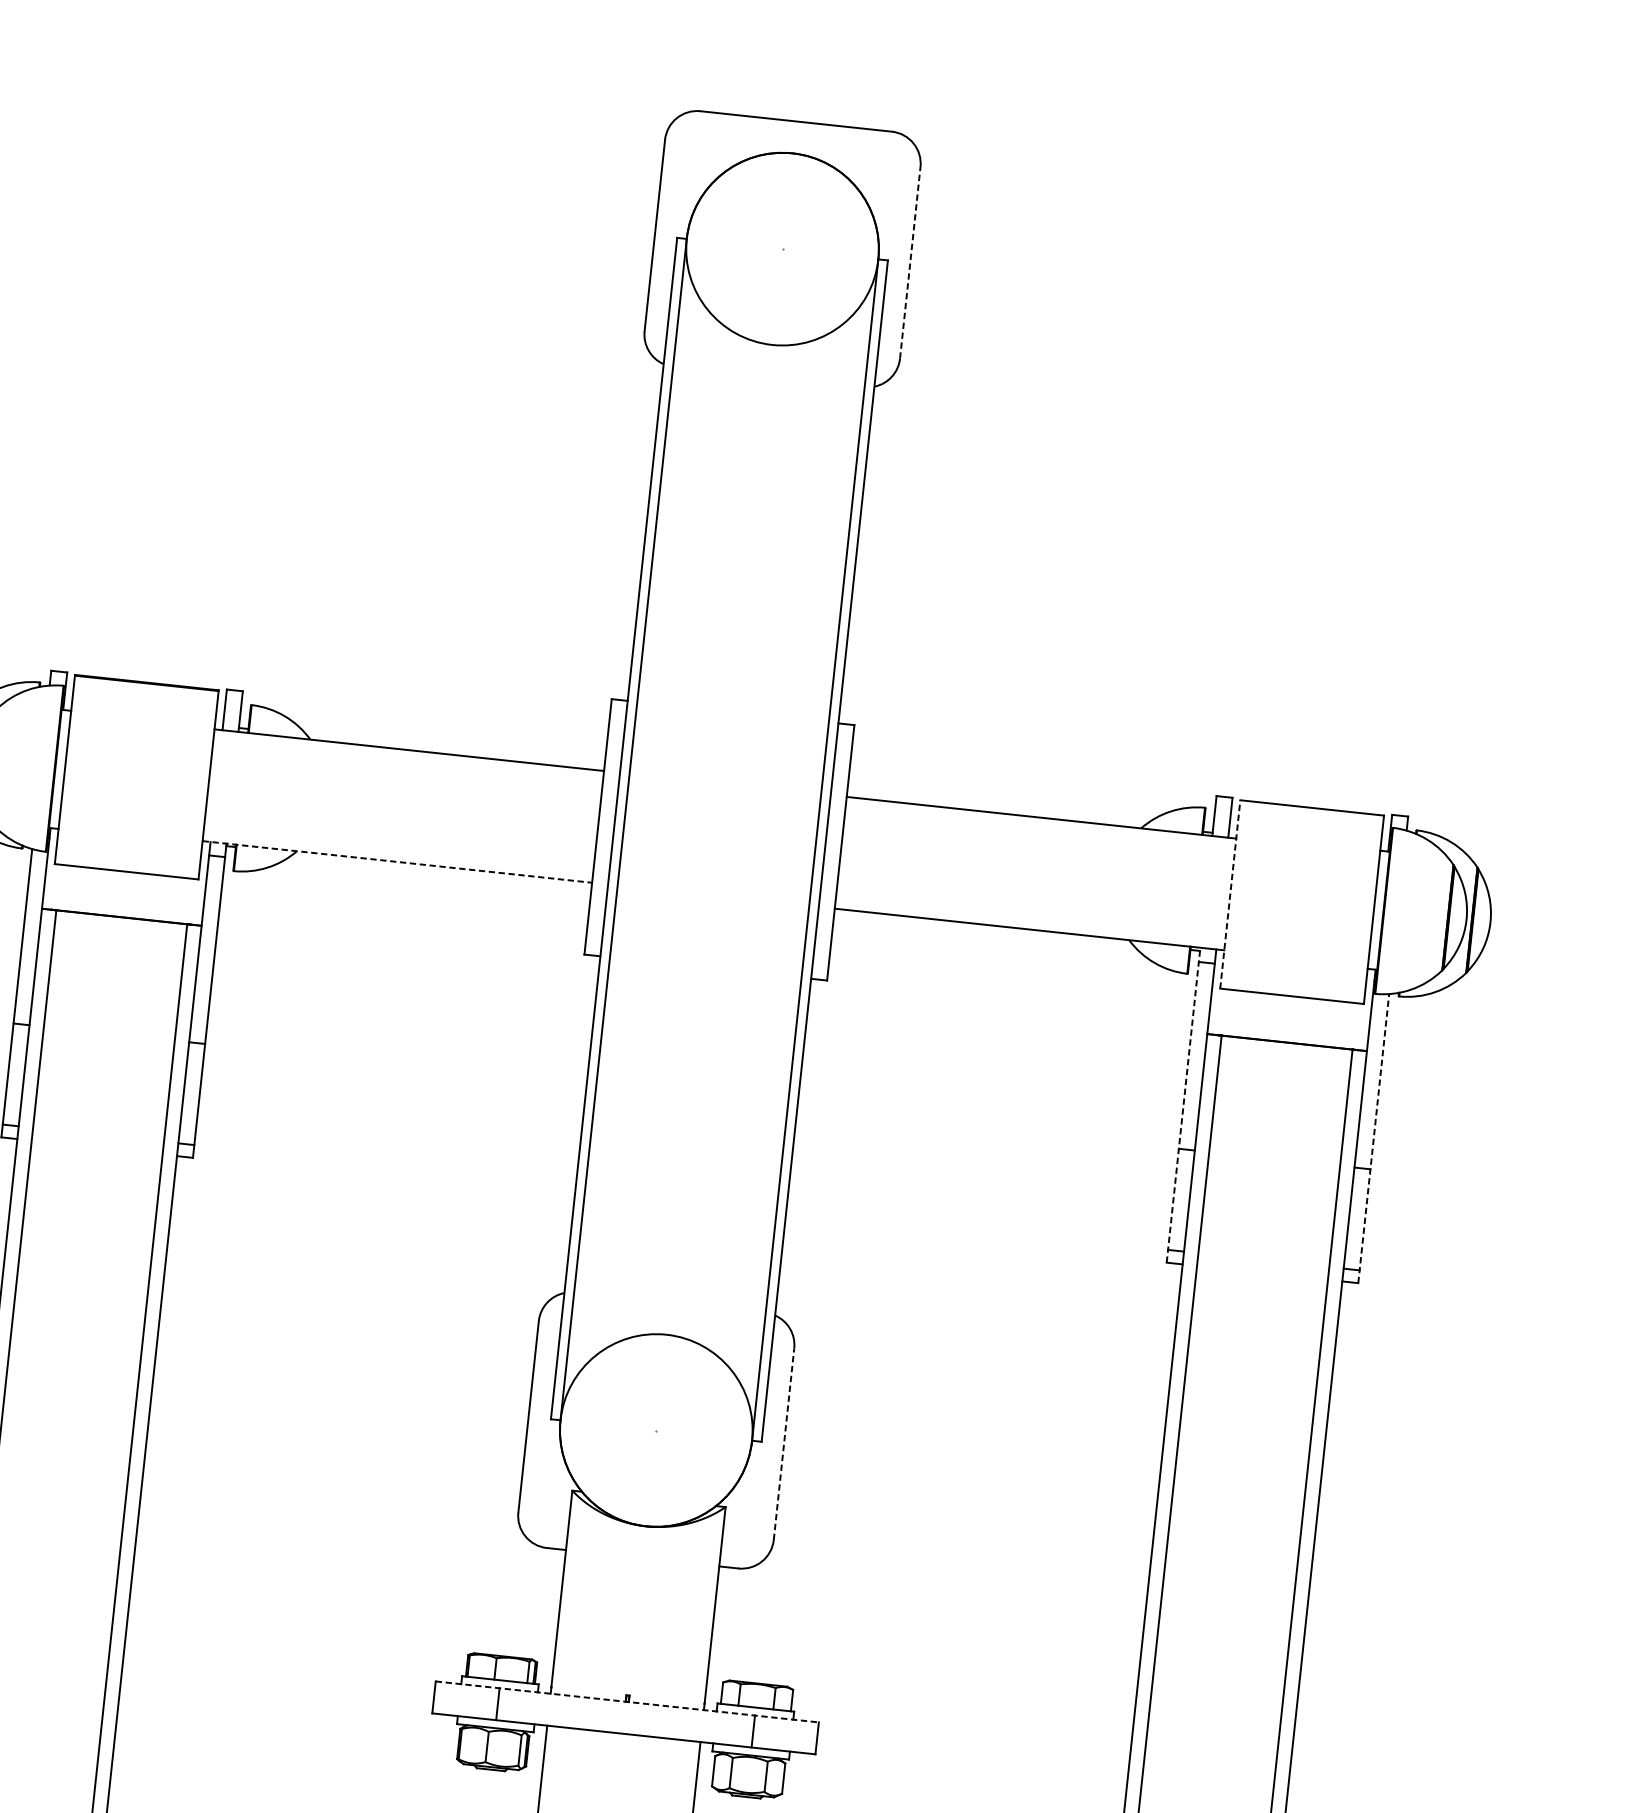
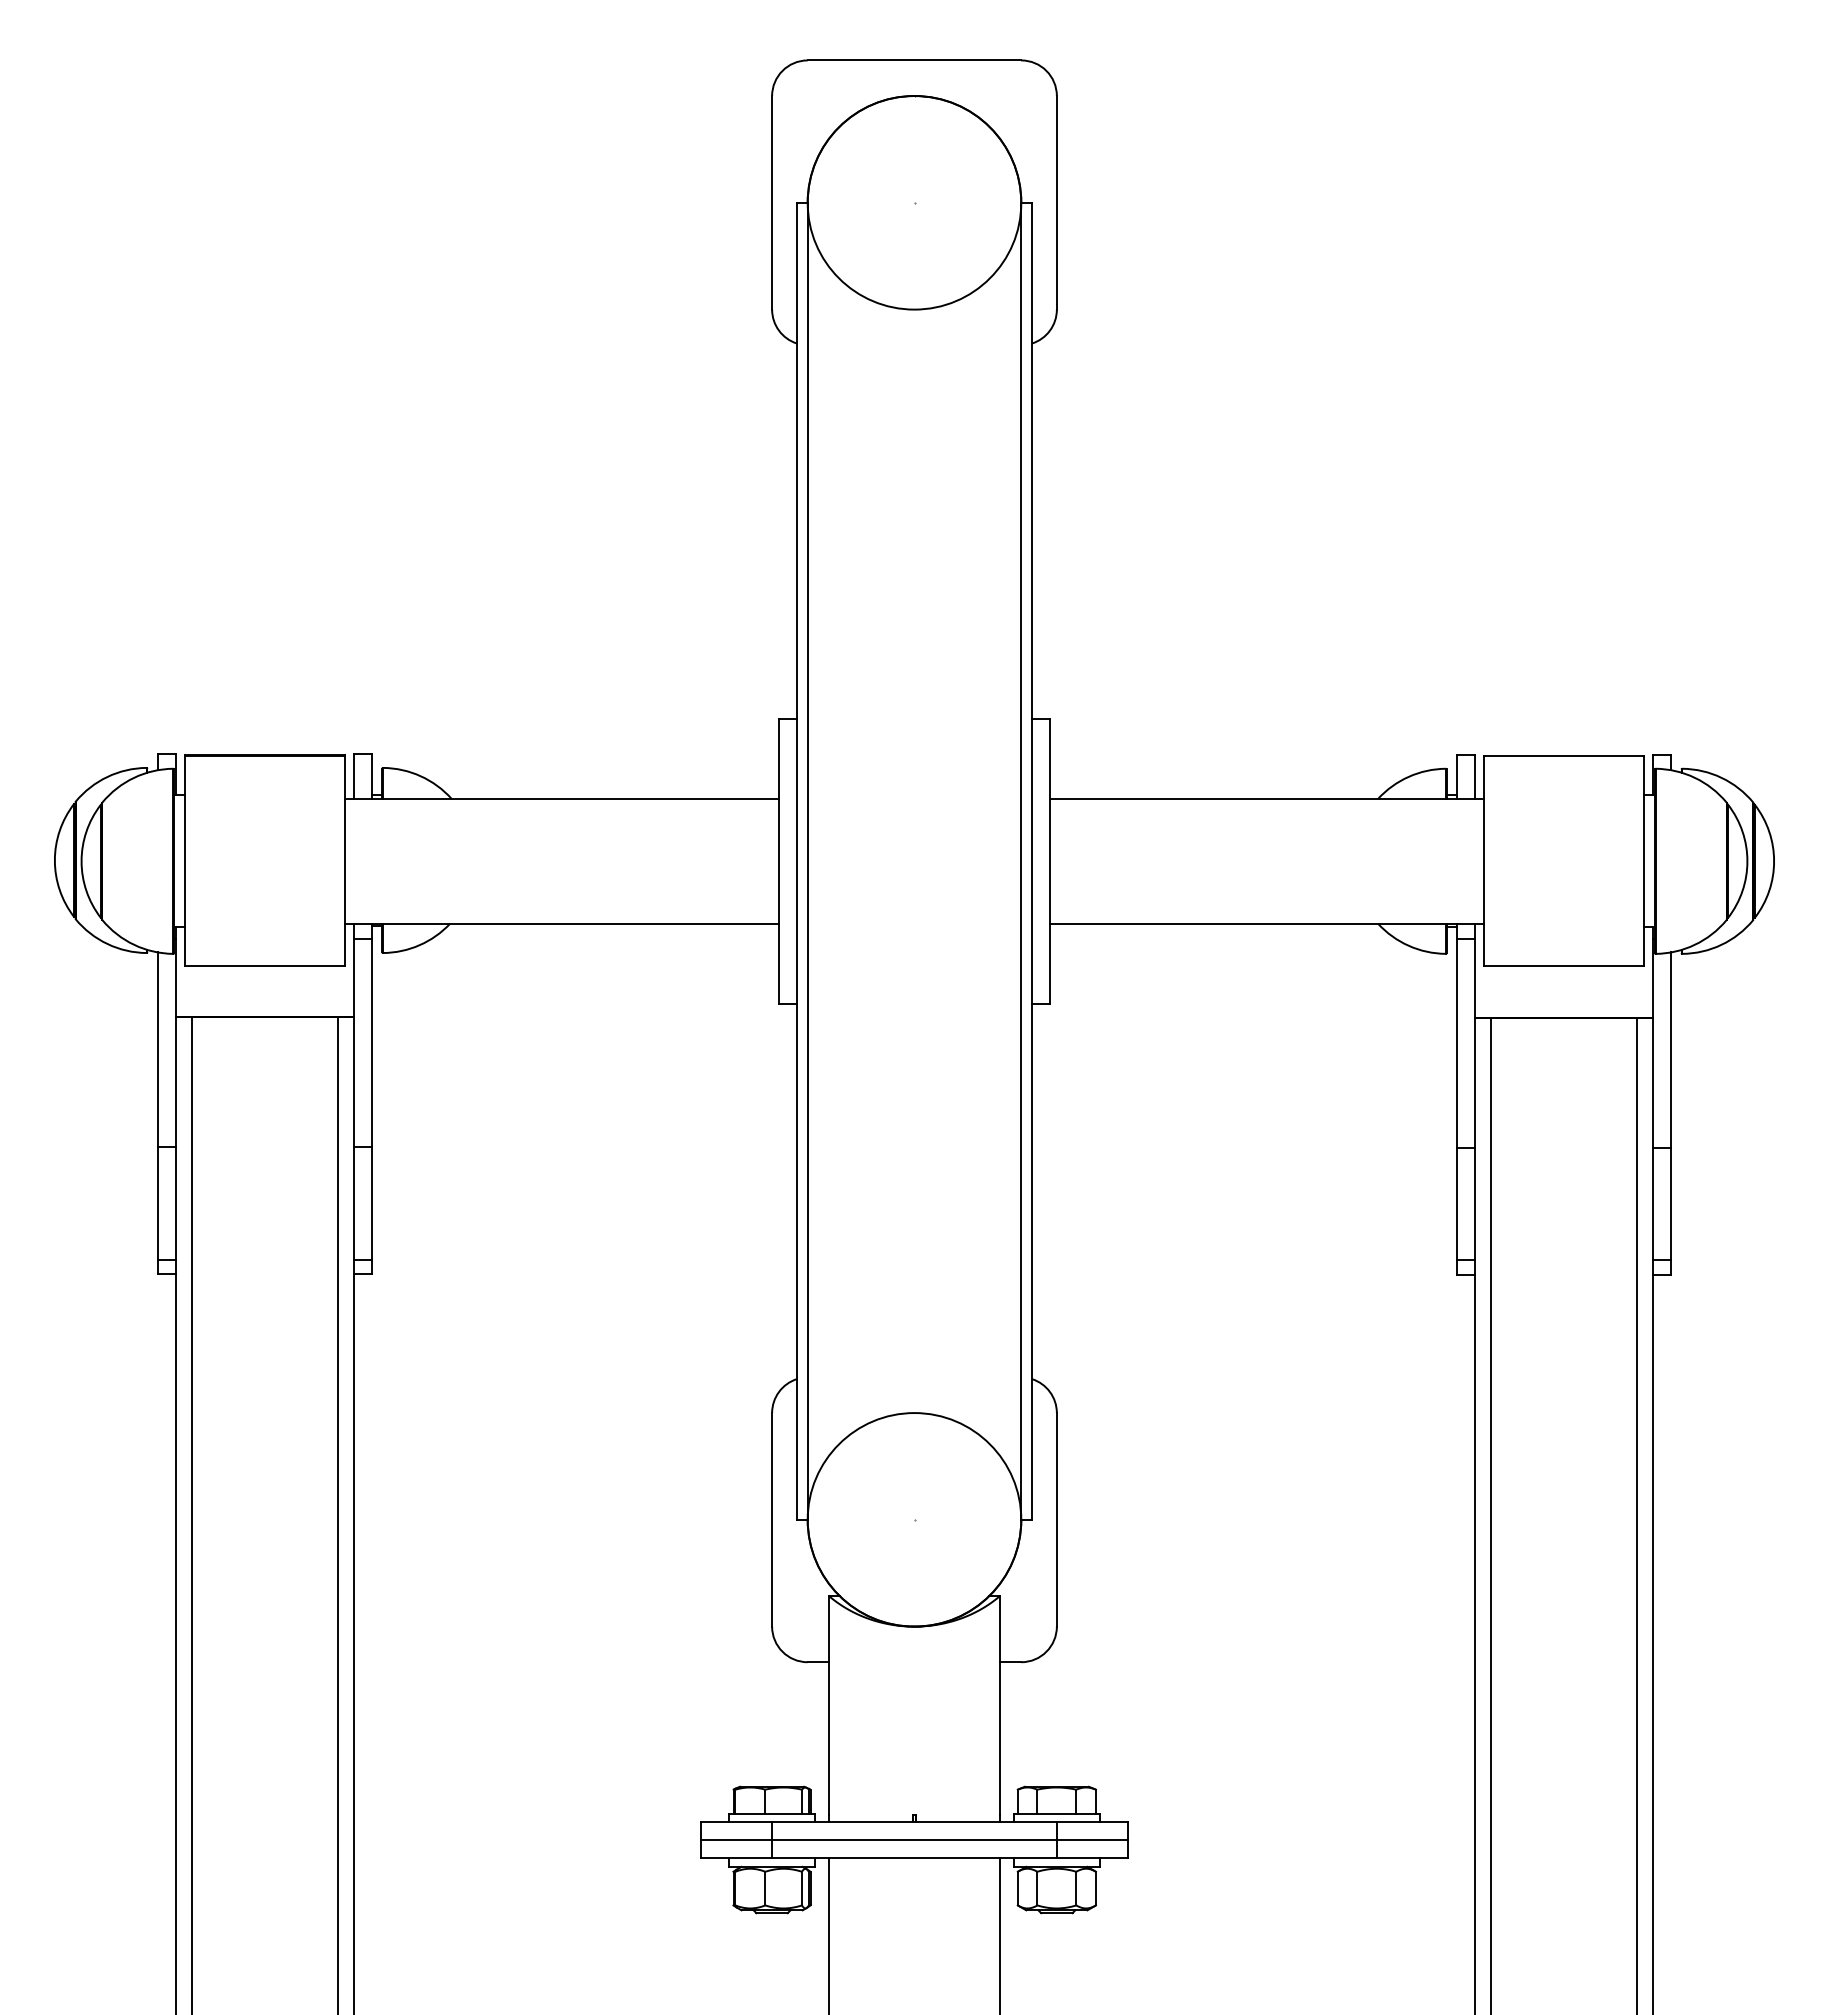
line: (909, 262) -> (1056, 202), dashed -> solid
line: (397, 861) -> (562, 923), dashed -> solid
line: (1230, 893) -> (1484, 860), dashed -> solid
line: (1183, 1105) -> (1457, 1099), dashed -> solid
line: (1373, 1138) -> (1670, 1113), dashed -> solid
line: (783, 1443) -> (1056, 1519), dashed -> solid
line: (627, 1702) -> (914, 1822), dashed -> solid
line: (625, 1718) -> (914, 1840), added

